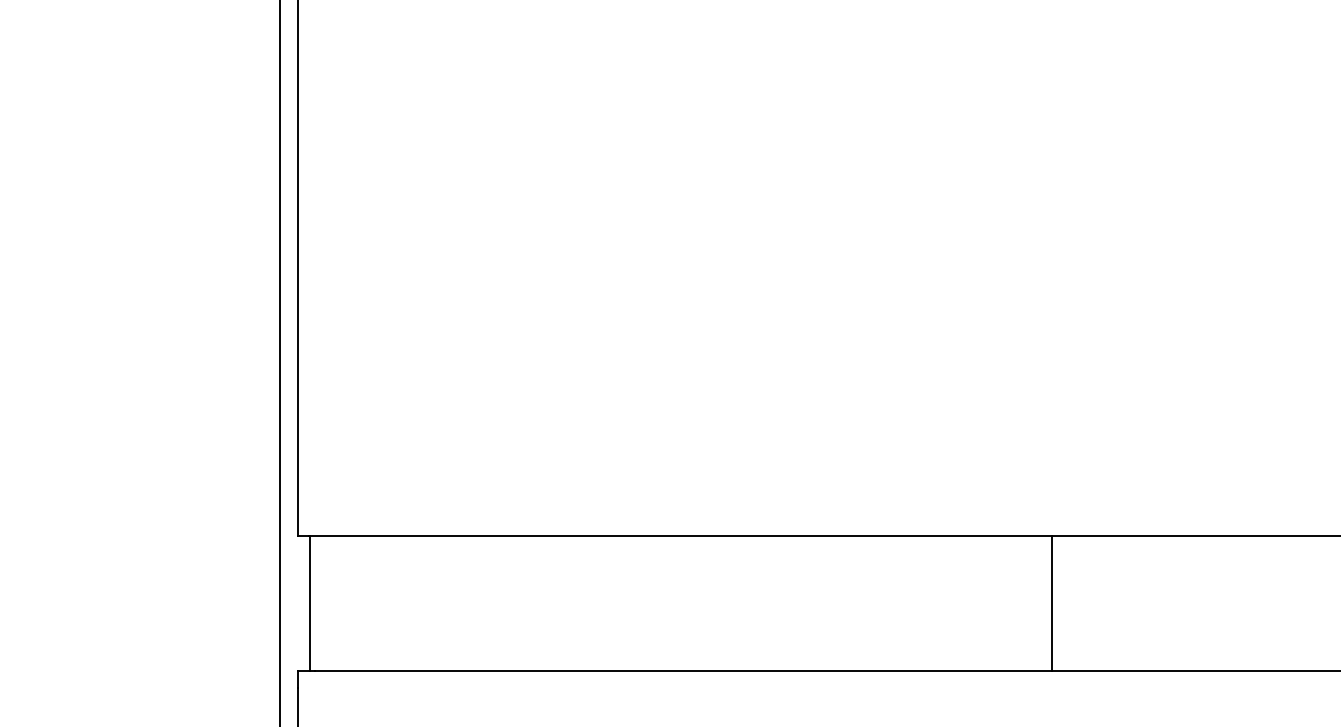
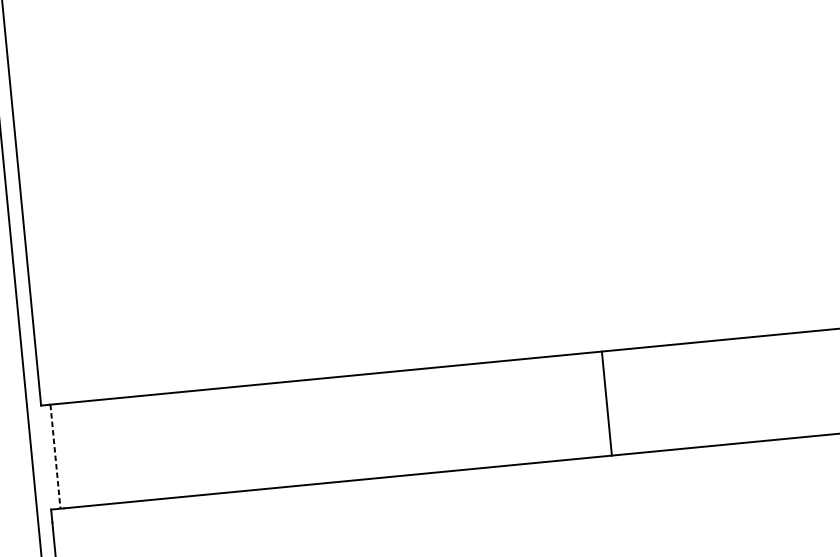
line: (1051, 602) -> (606, 402), moved
line: (310, 603) -> (55, 456), solid -> dashed

